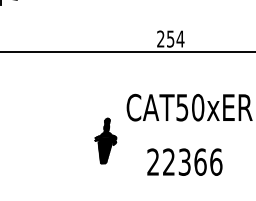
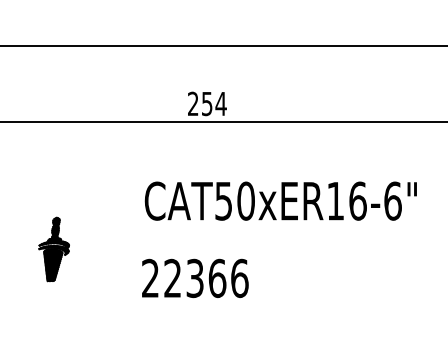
part: (105, 141) -> (53, 249), moved
text: (184, 161) -> (195, 277), moved

